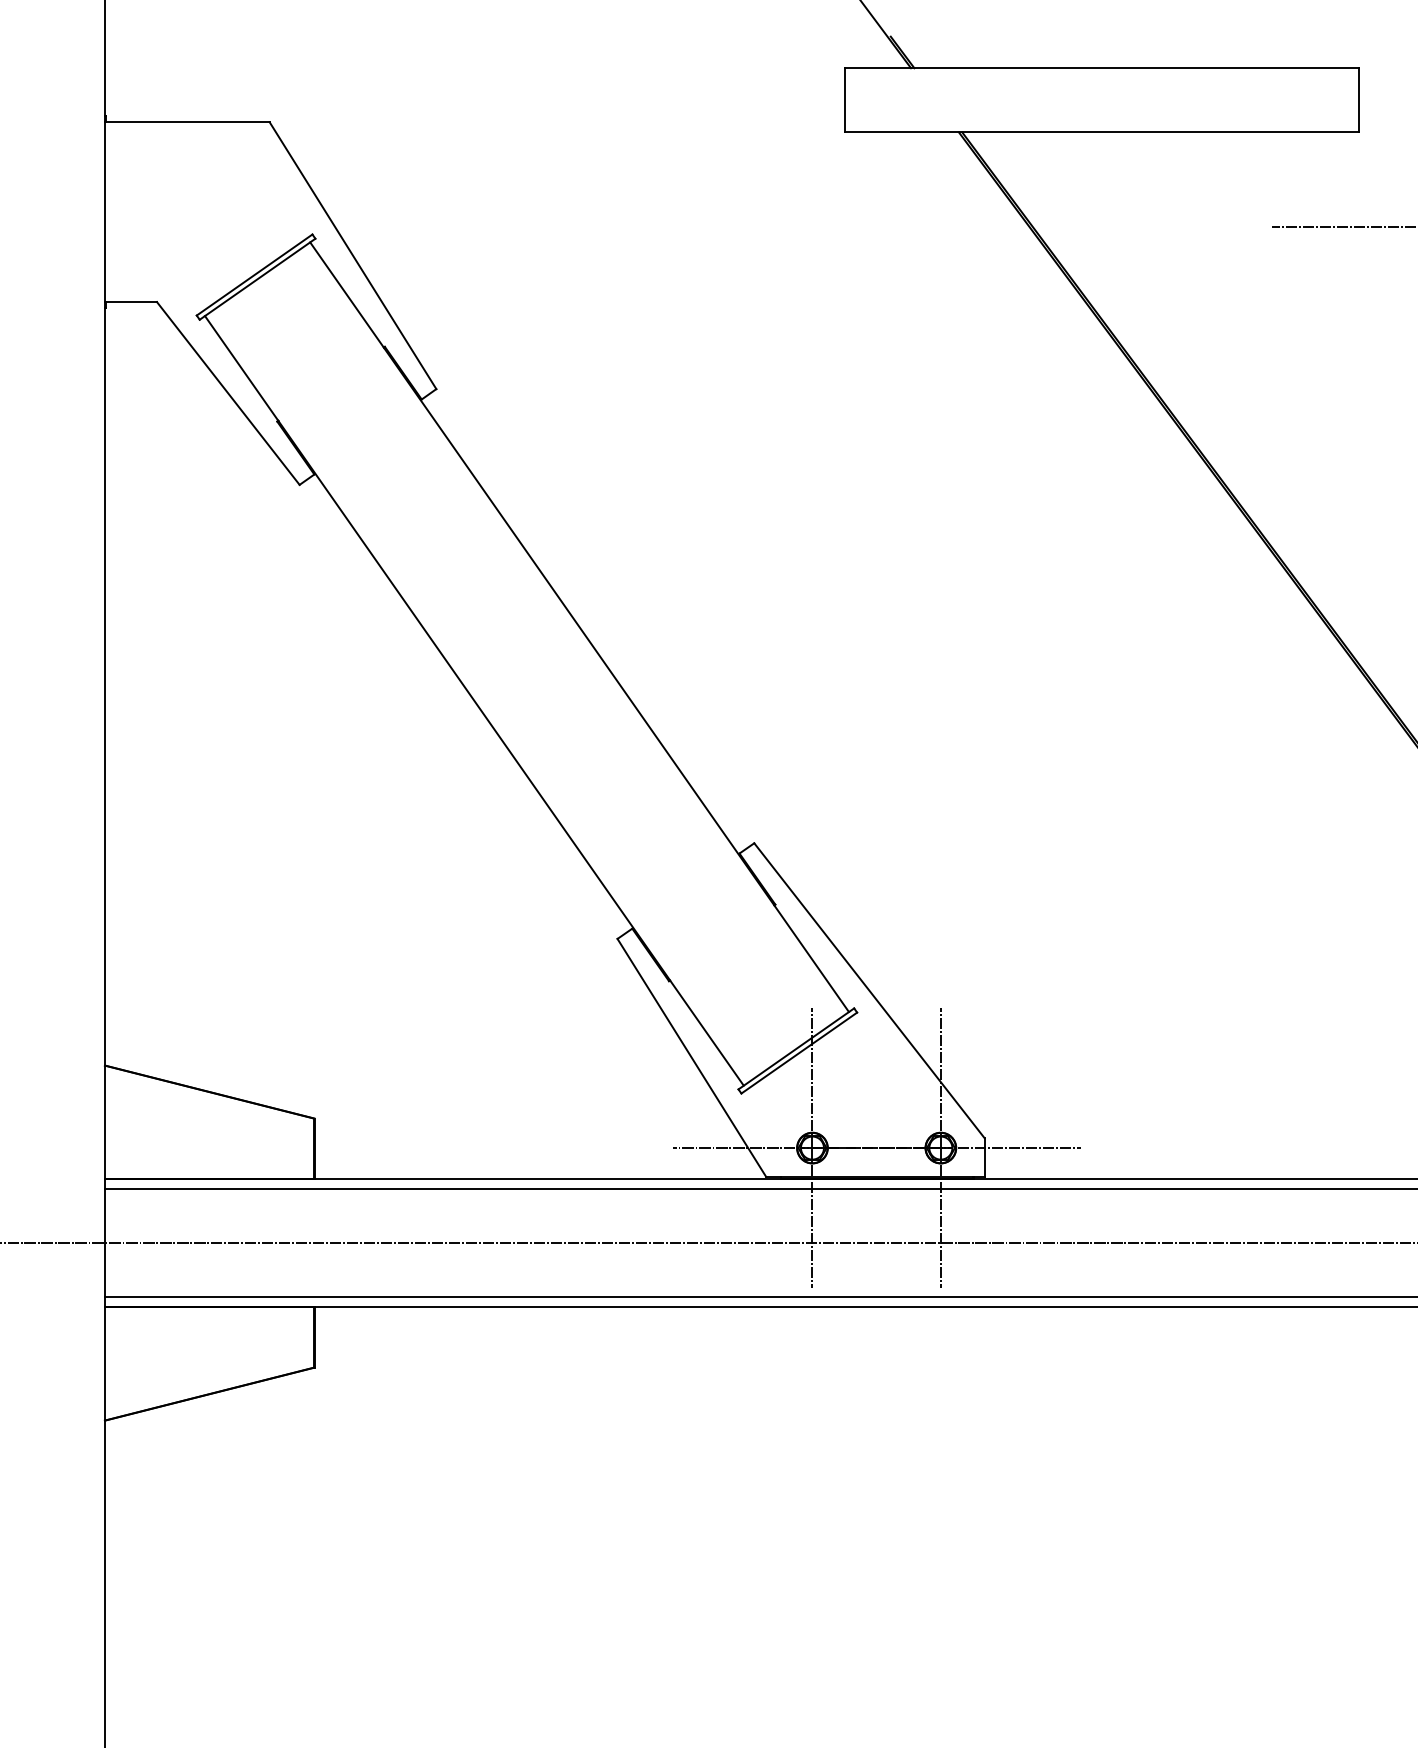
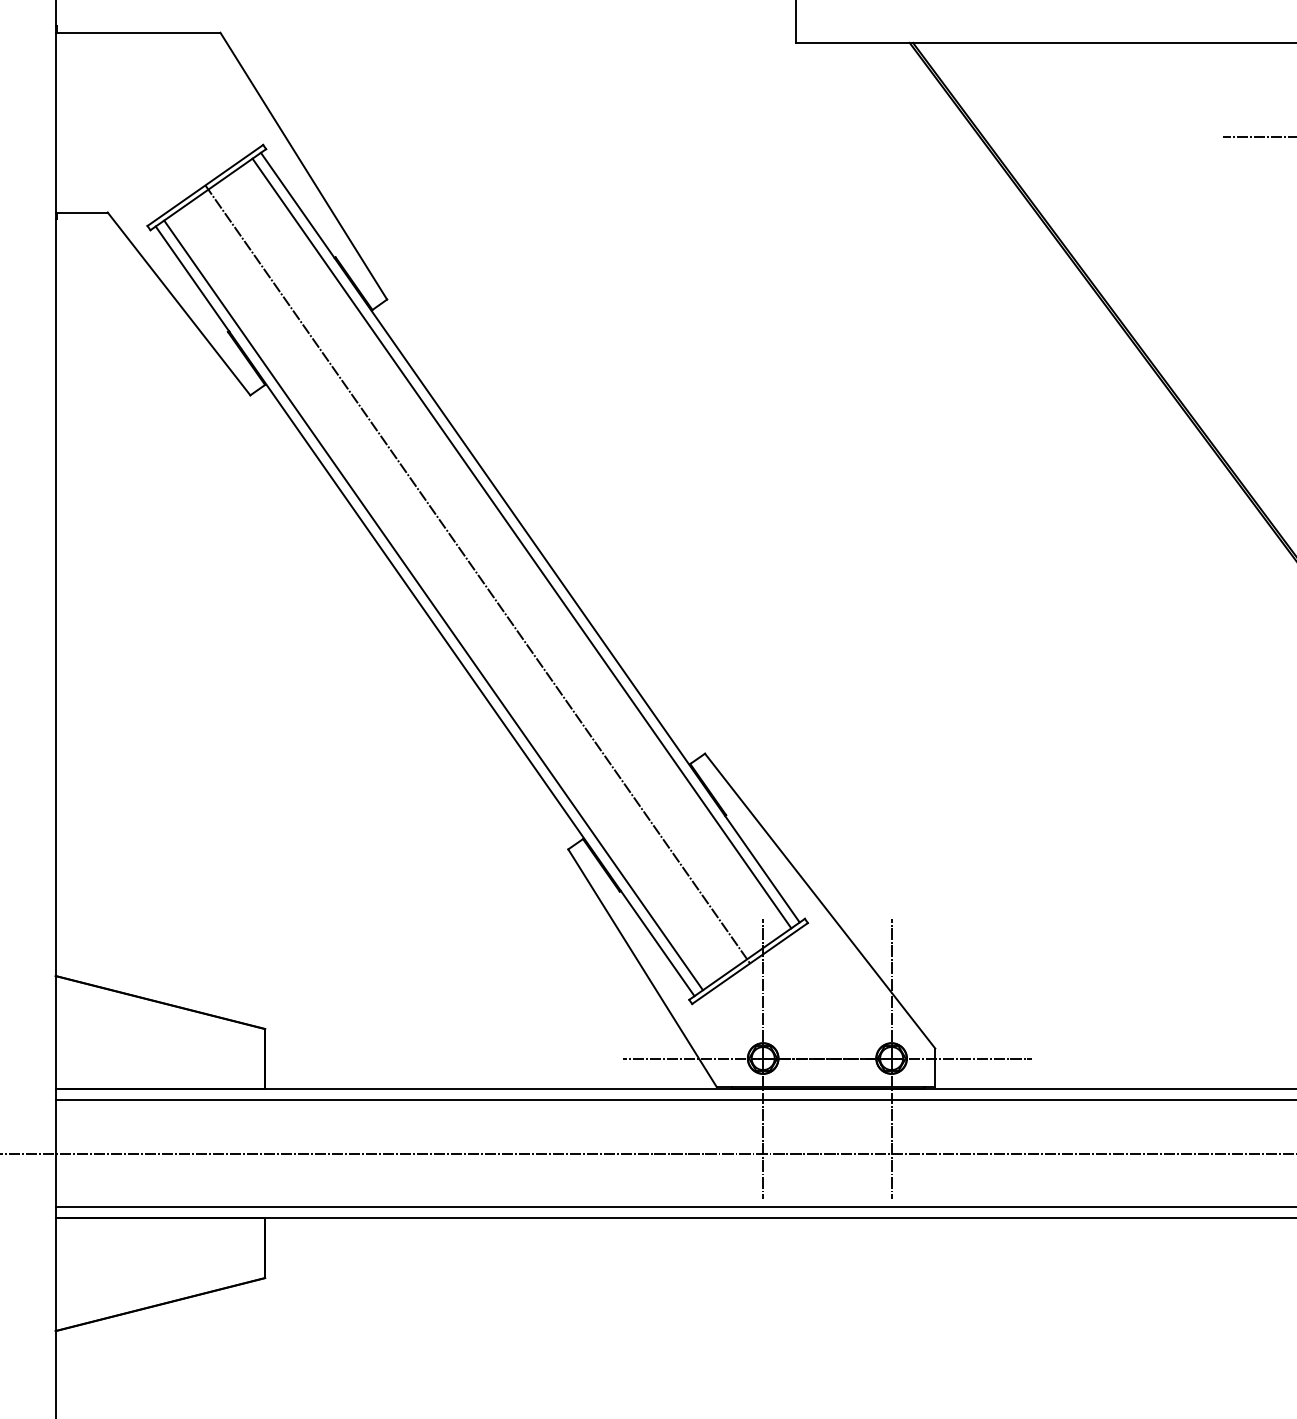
line: (570, 632) -> (521, 542), added
line: (526, 663) -> (477, 573), added
line: (482, 694) -> (433, 604), added

